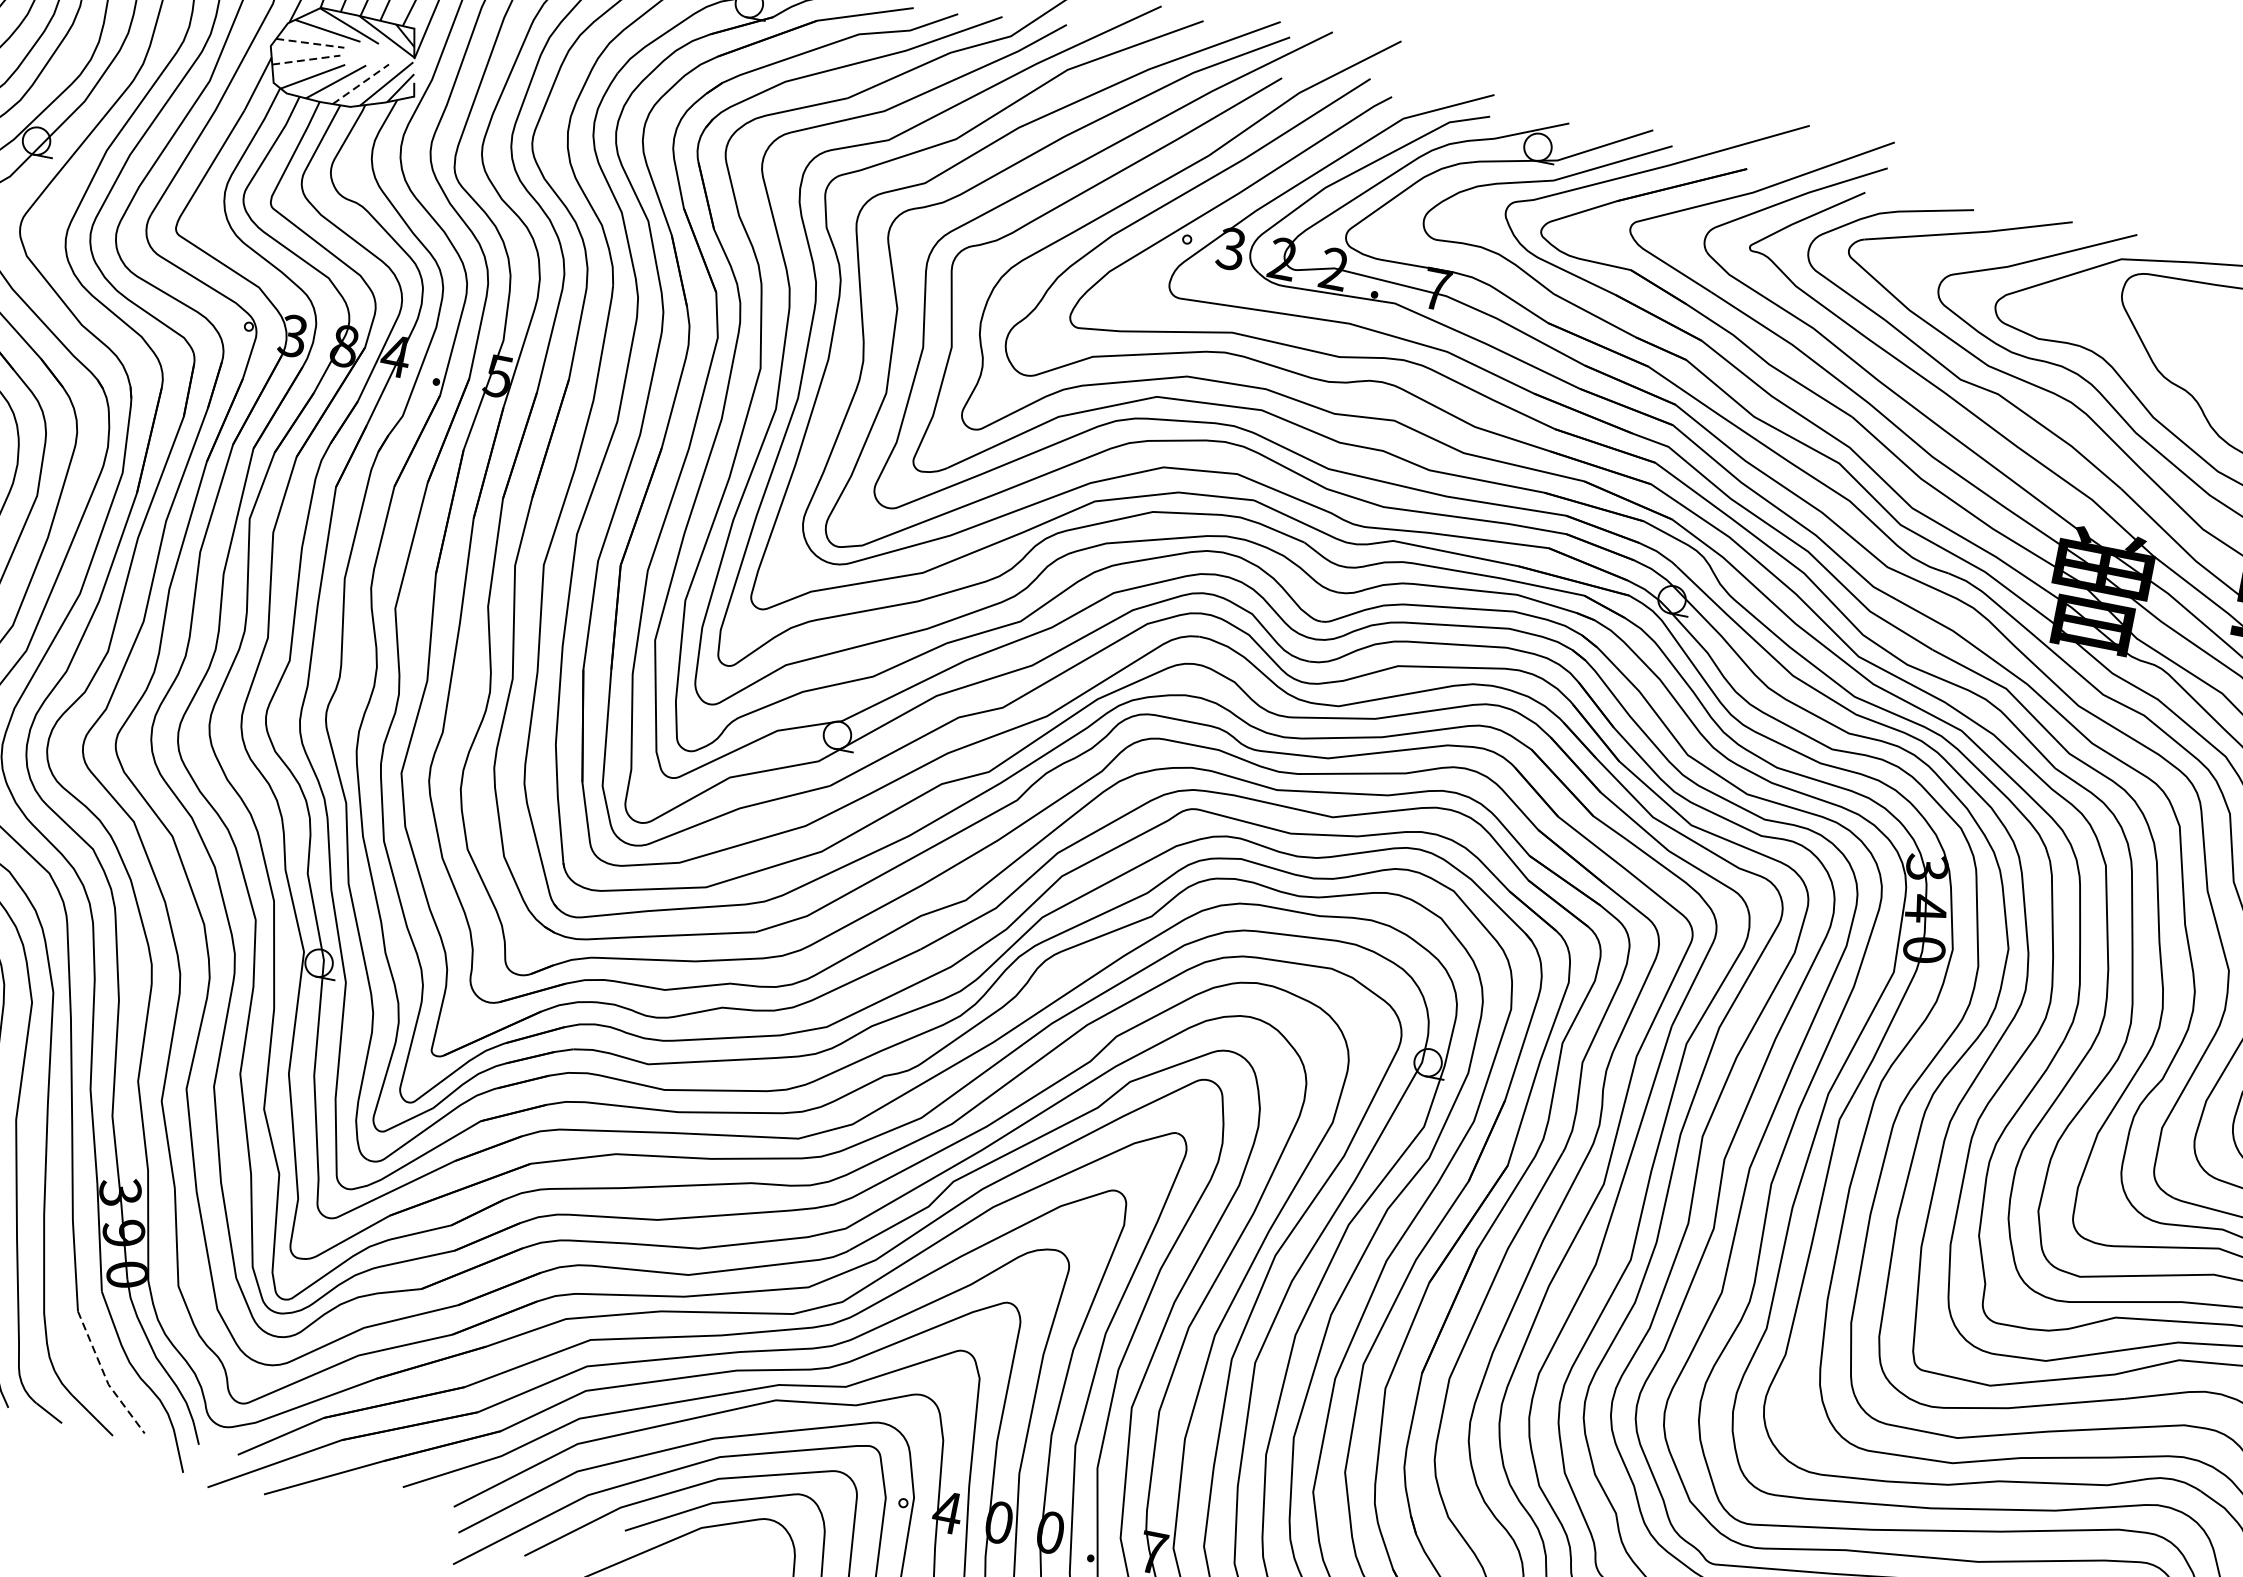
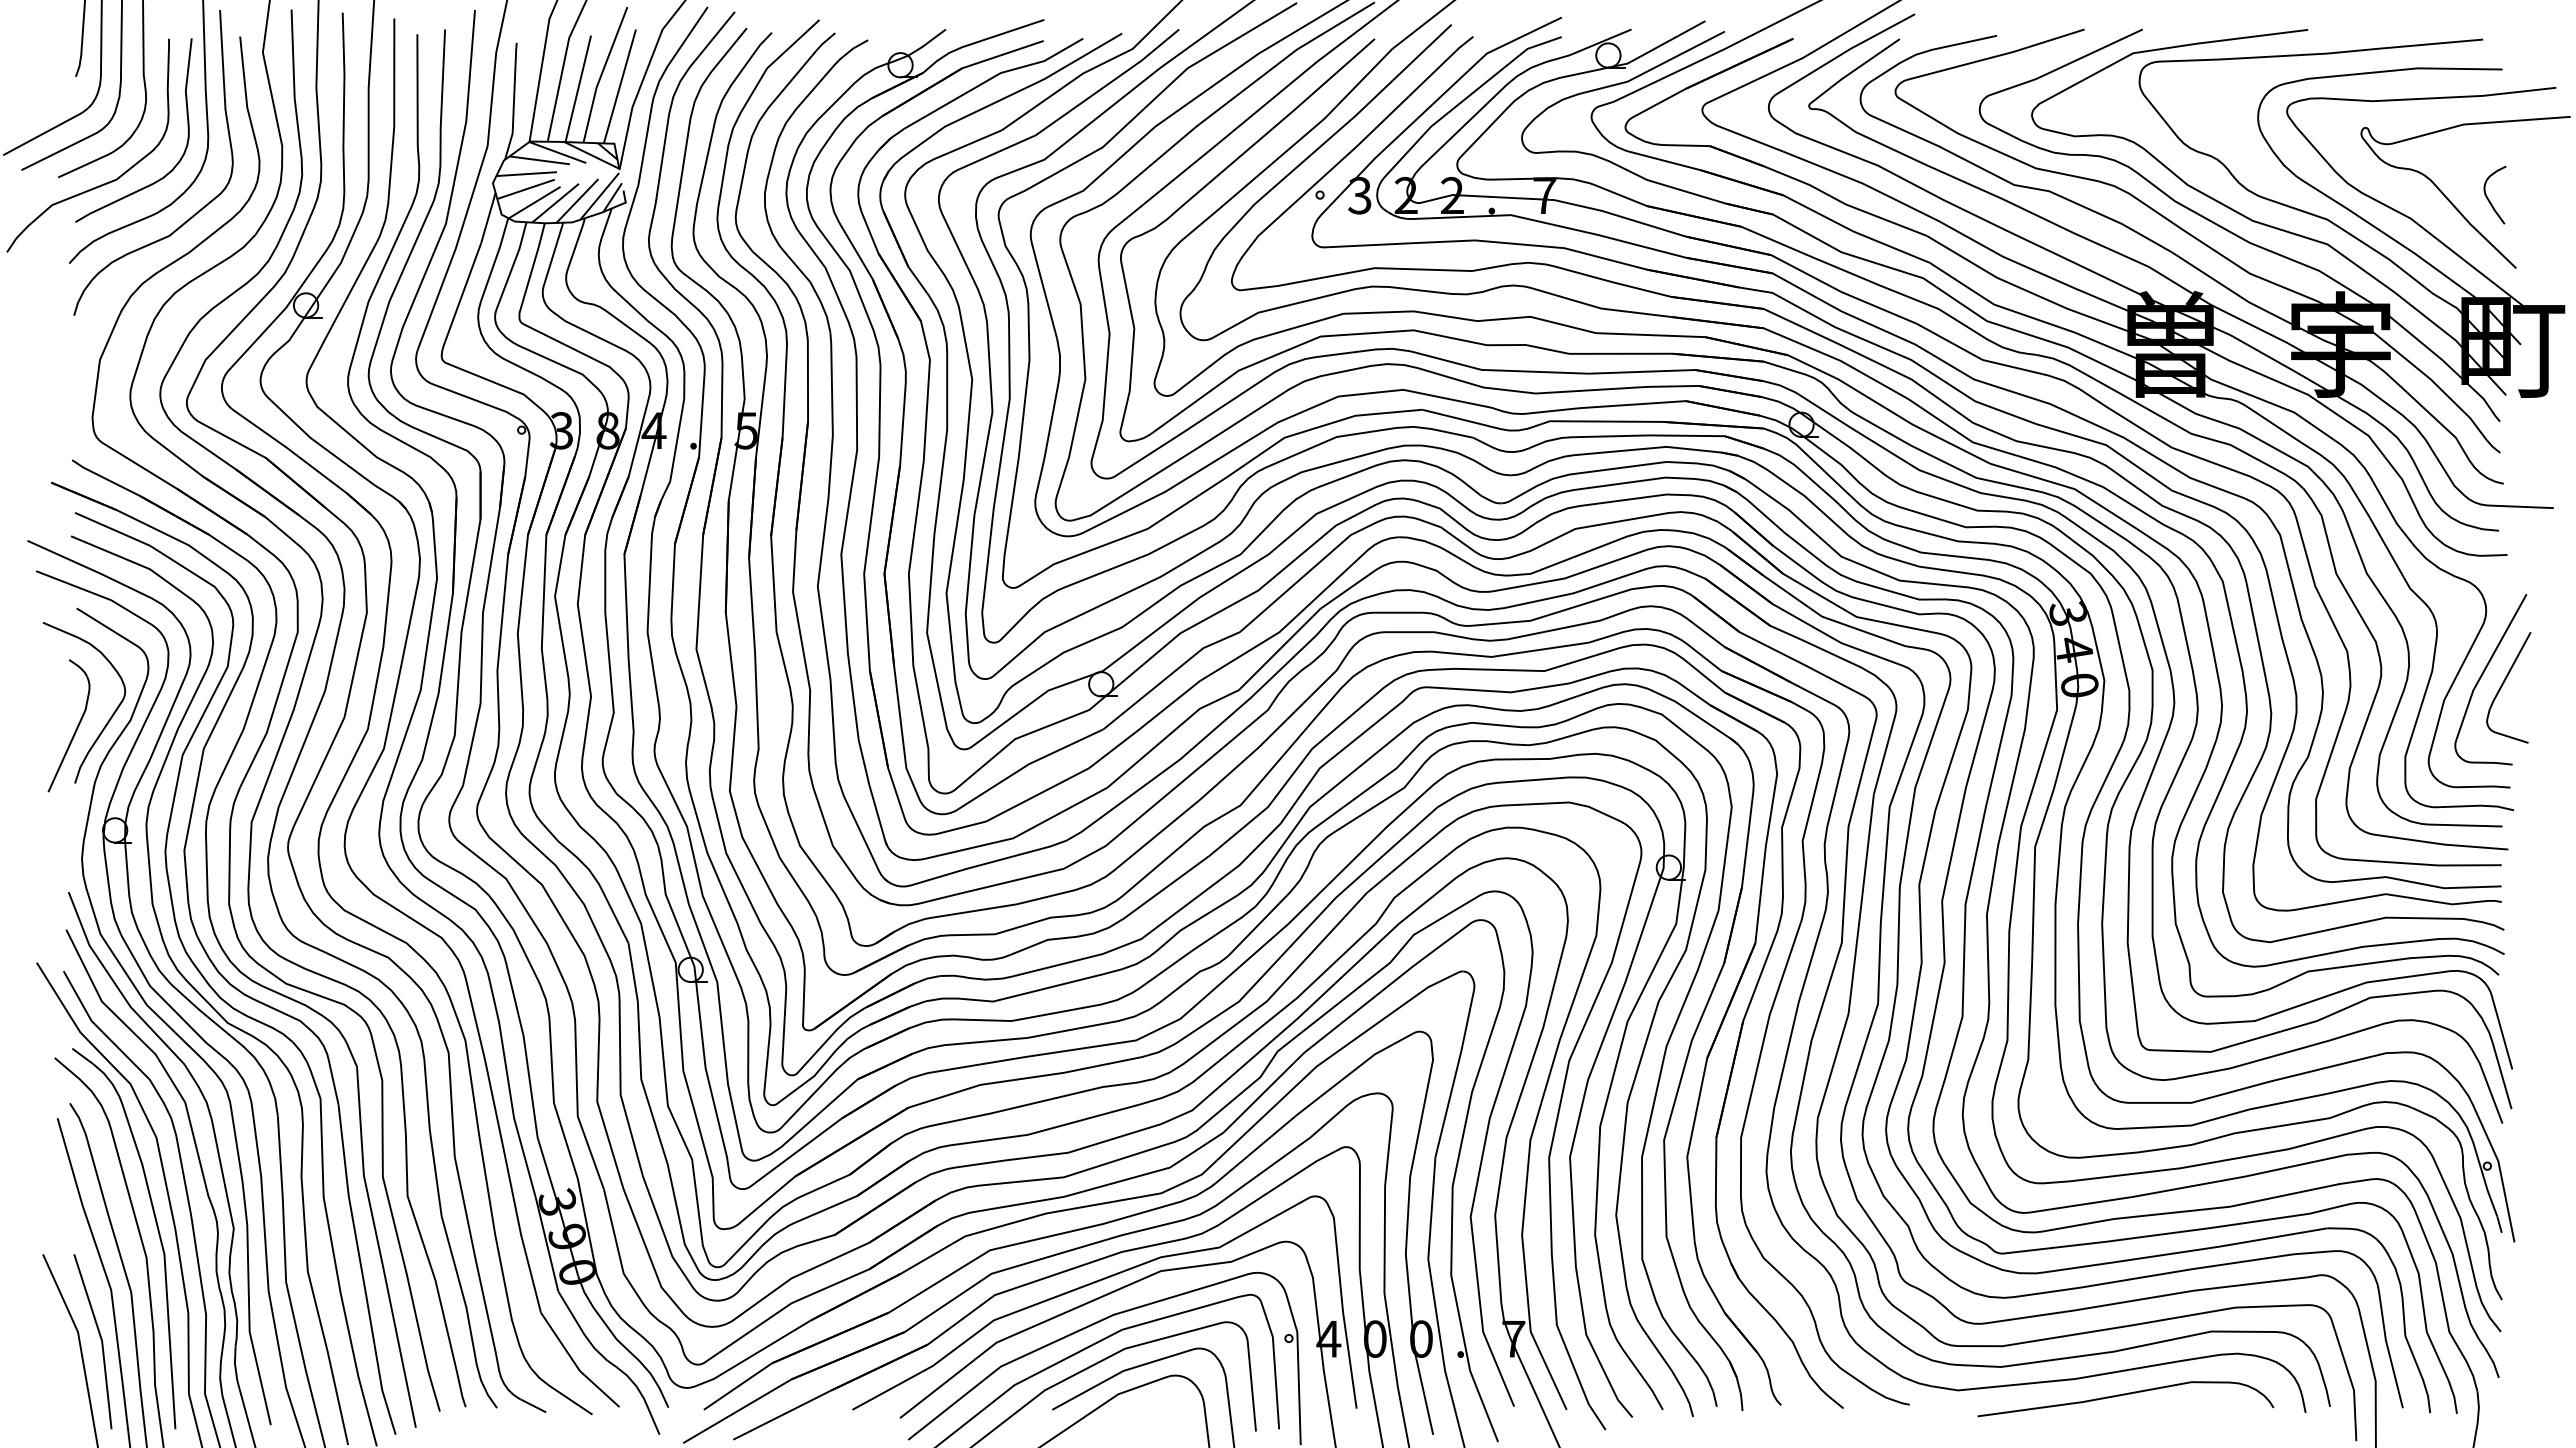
line: (311, 43) -> (527, 174), dashed -> solid
line: (306, 60) -> (526, 189), dashed -> solid
line: (361, 83) -> (577, 200), dashed -> solid
line: (105, 1376) -> (575, 1364), dashed -> solid

